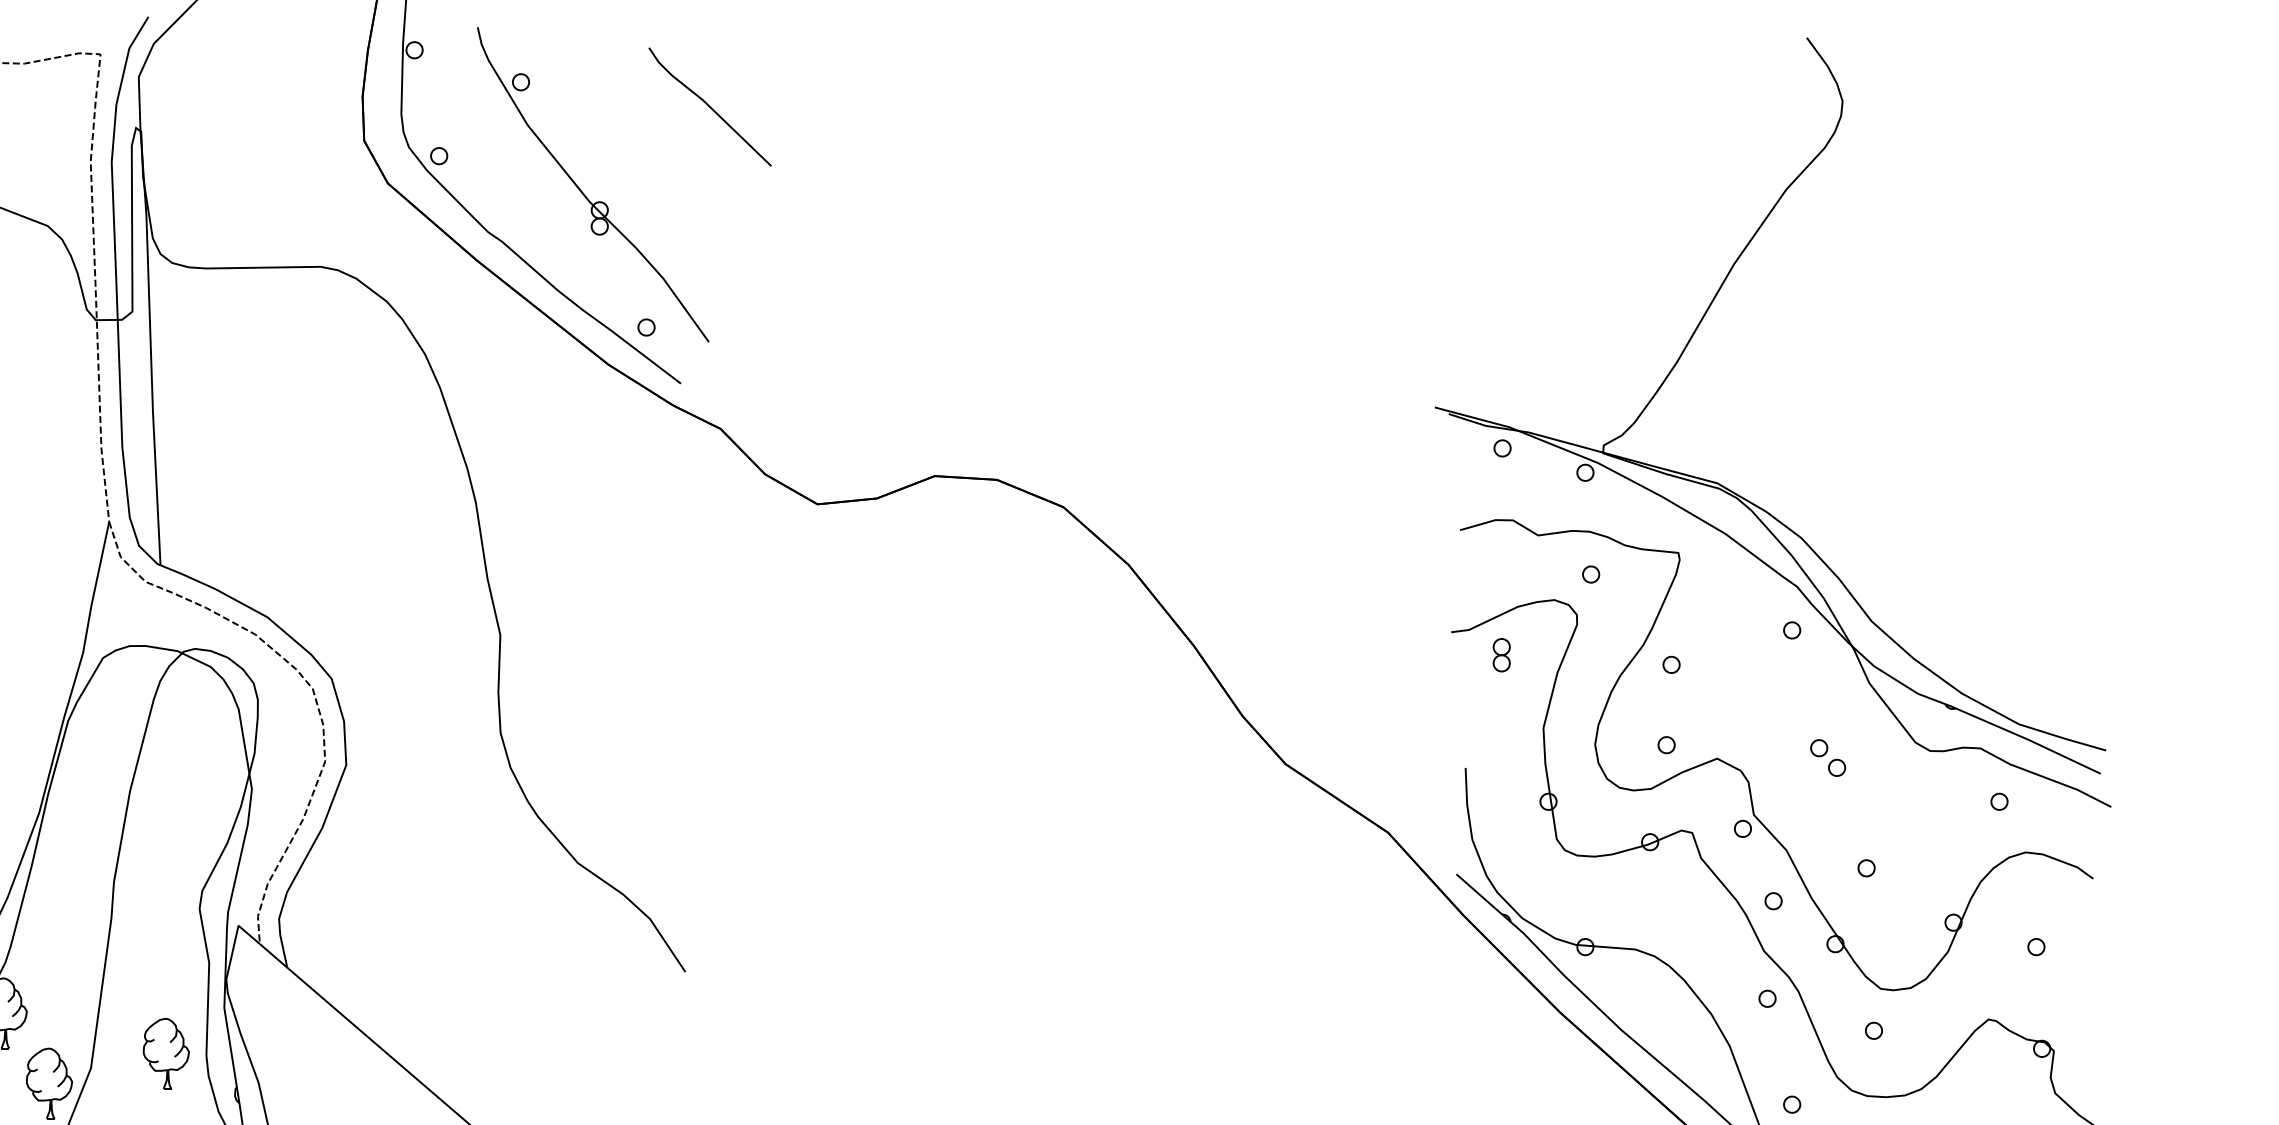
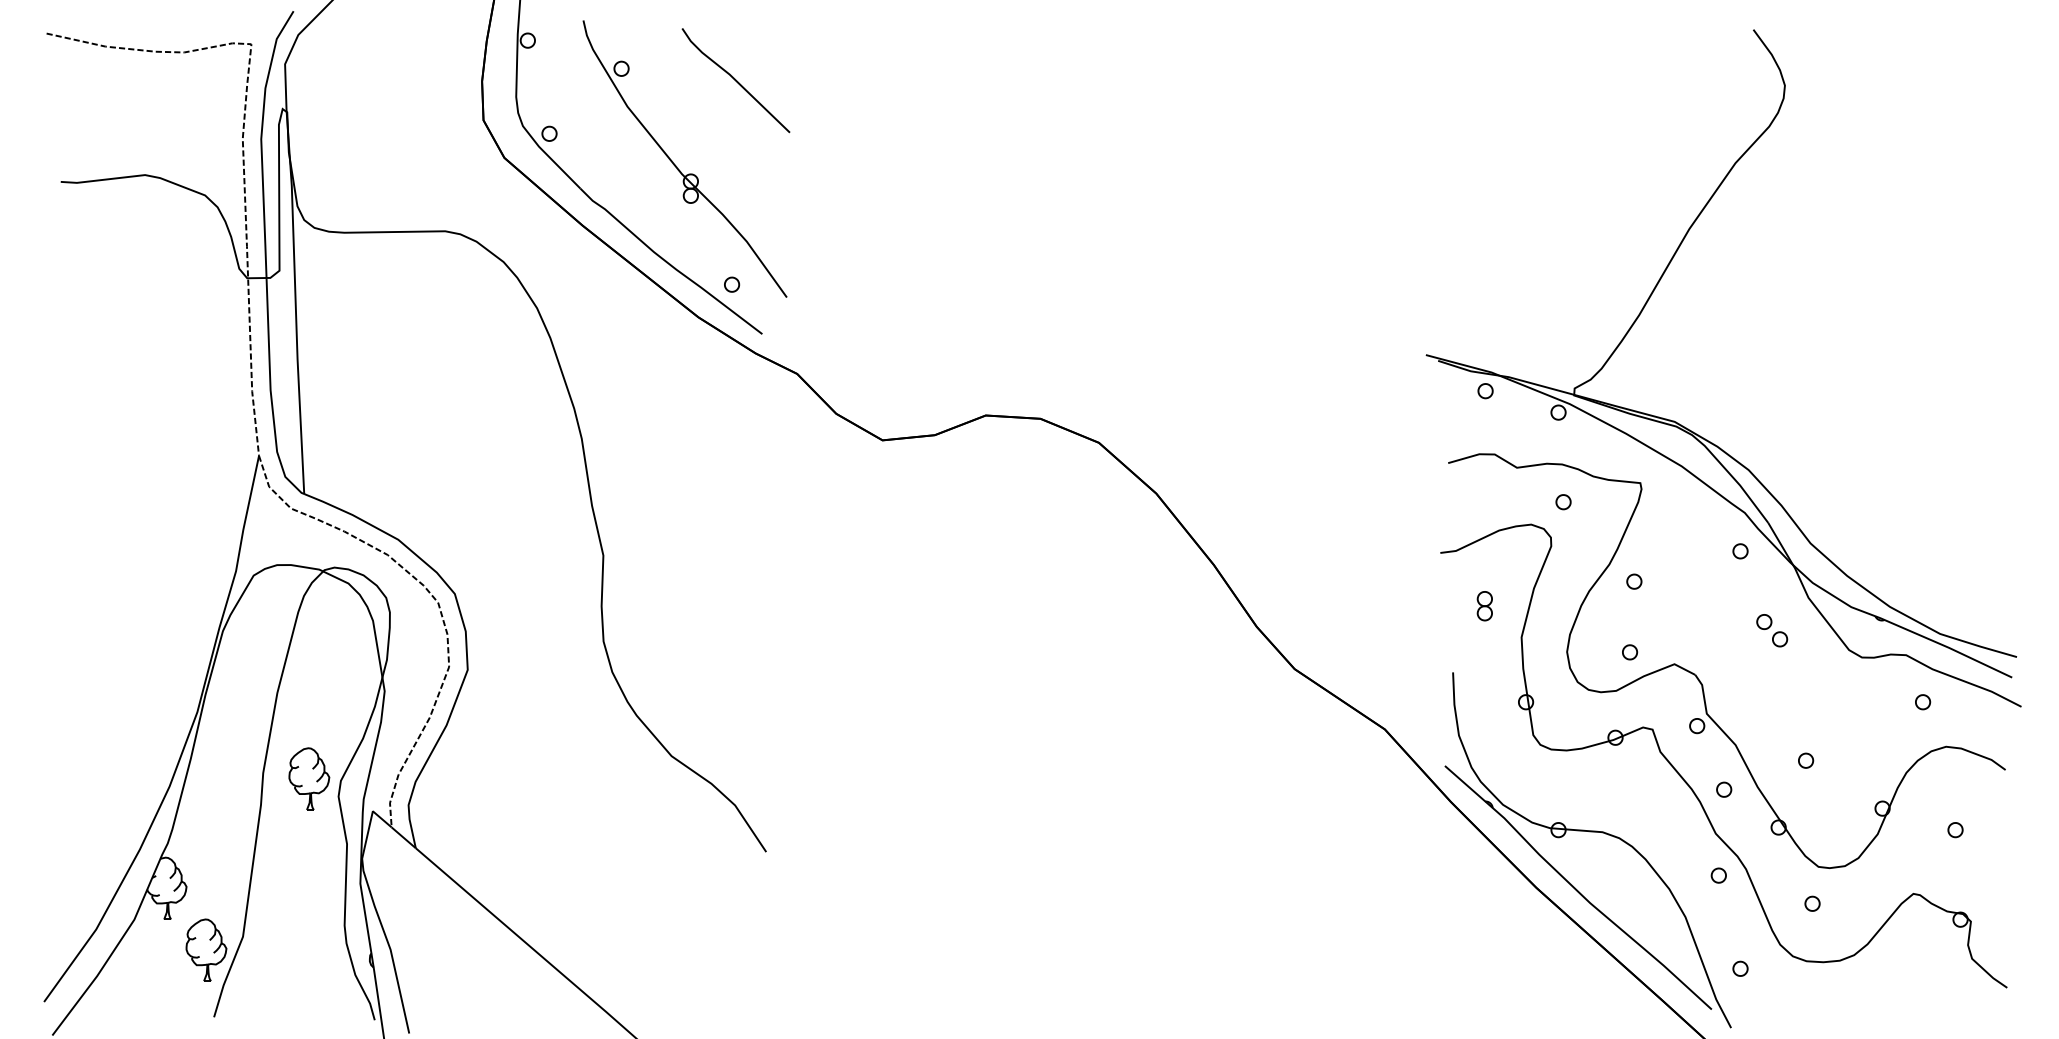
line: (709, 106) -> (735, 80), moved
part: (1501, 655) -> (1484, 606), moved
part: (1828, 757) -> (1772, 630), moved
part: (166, 1053) -> (309, 778), moved

